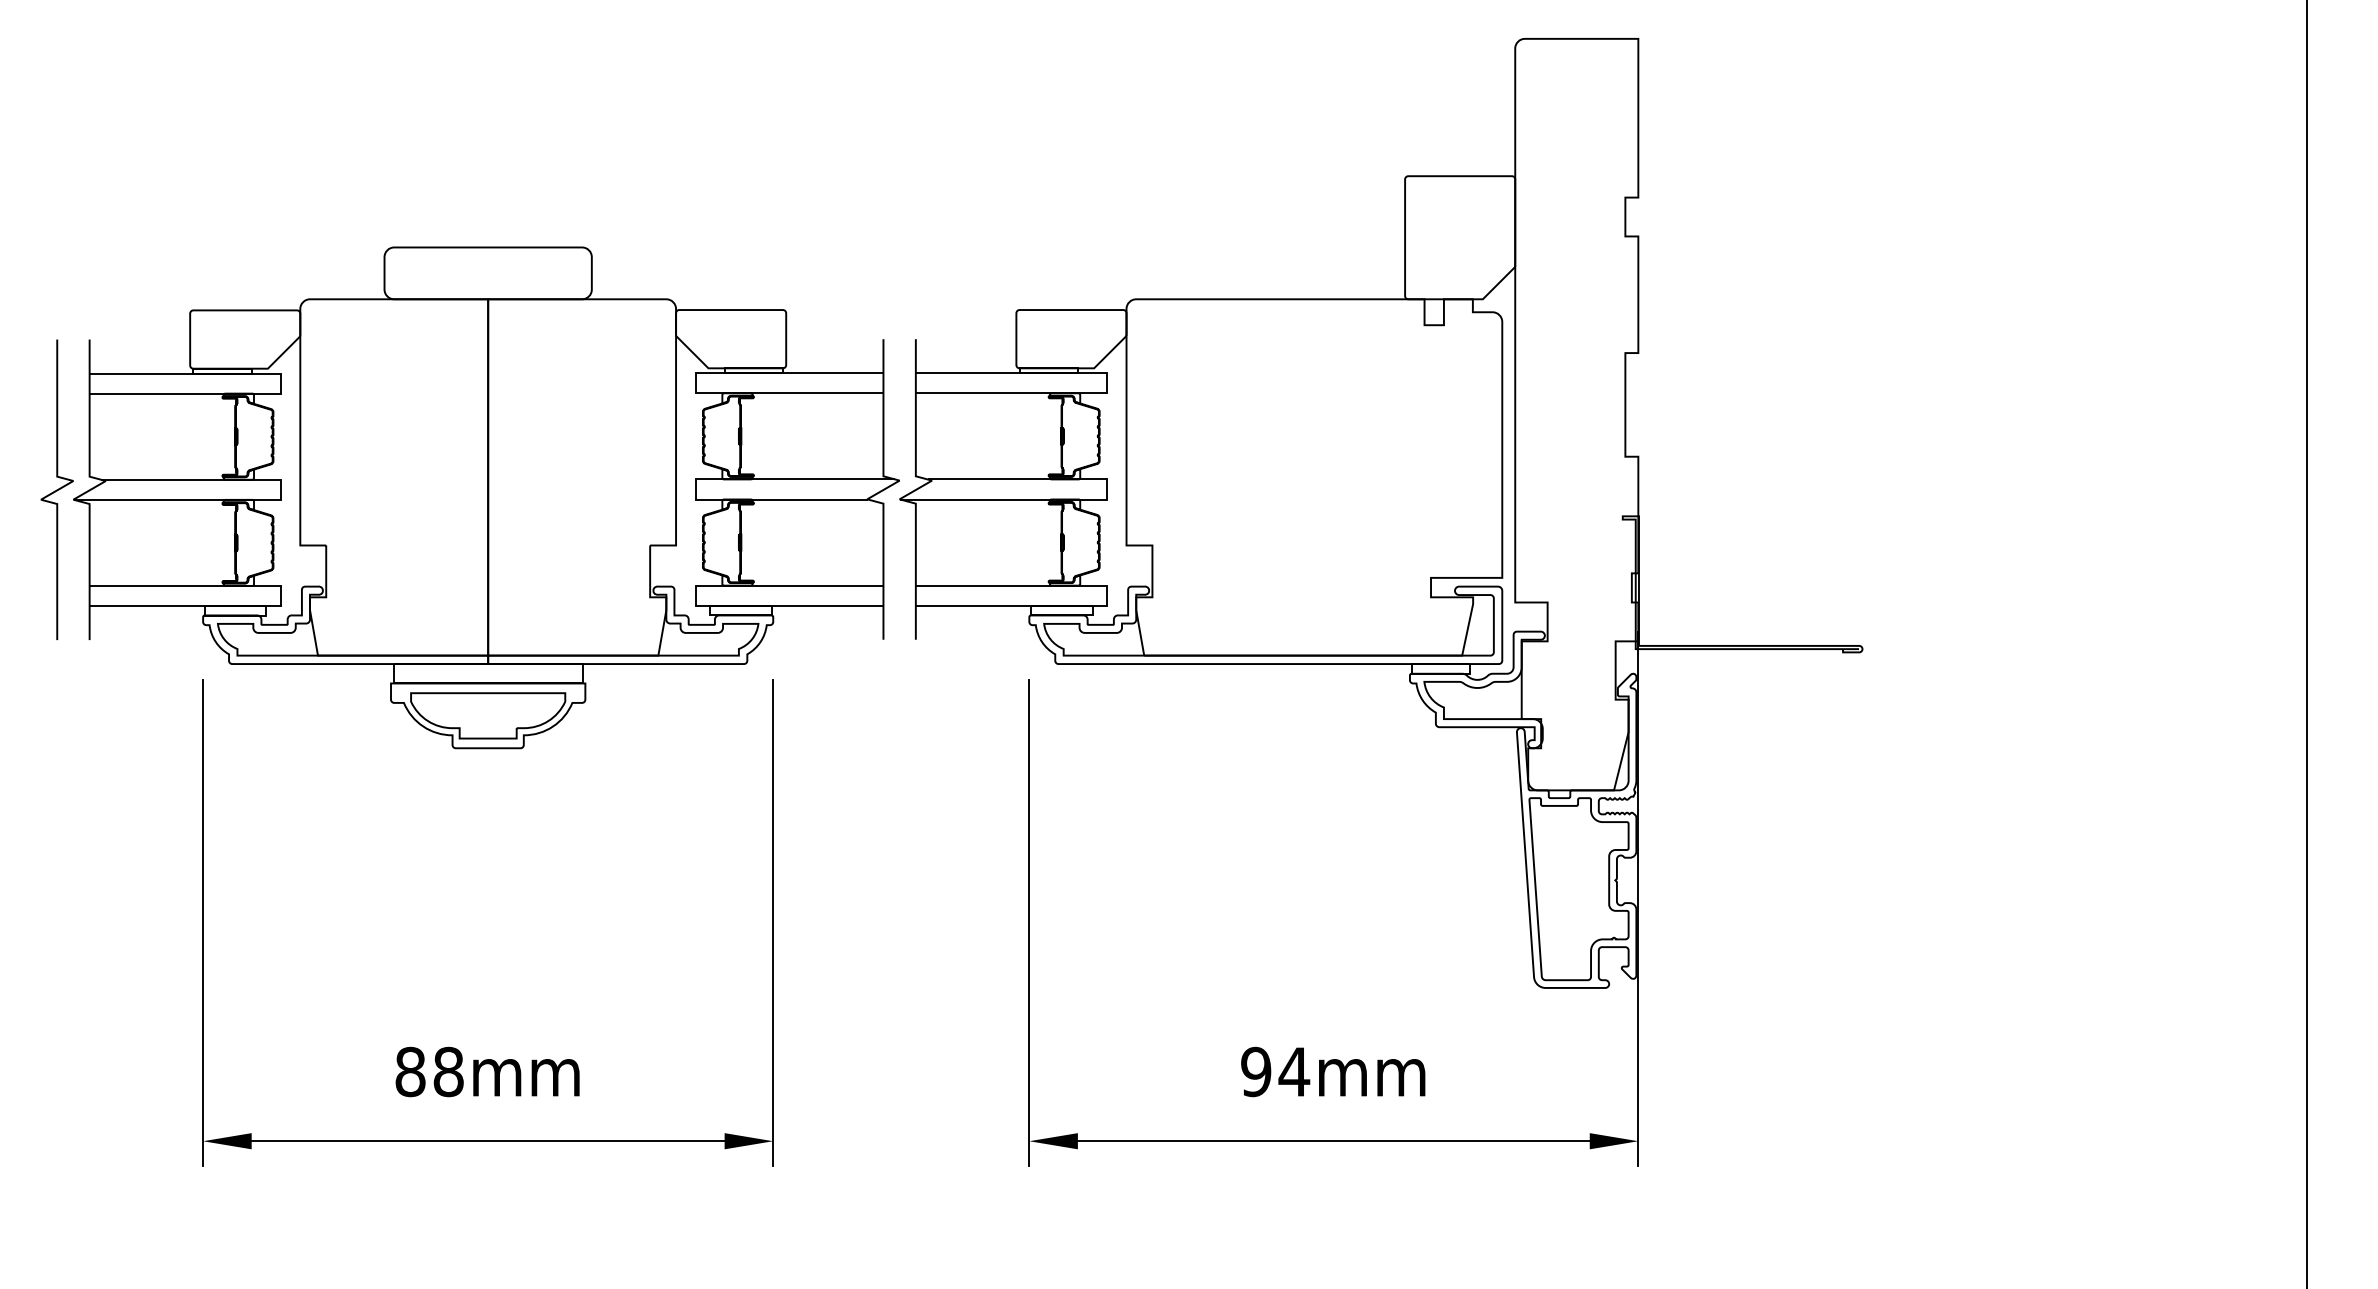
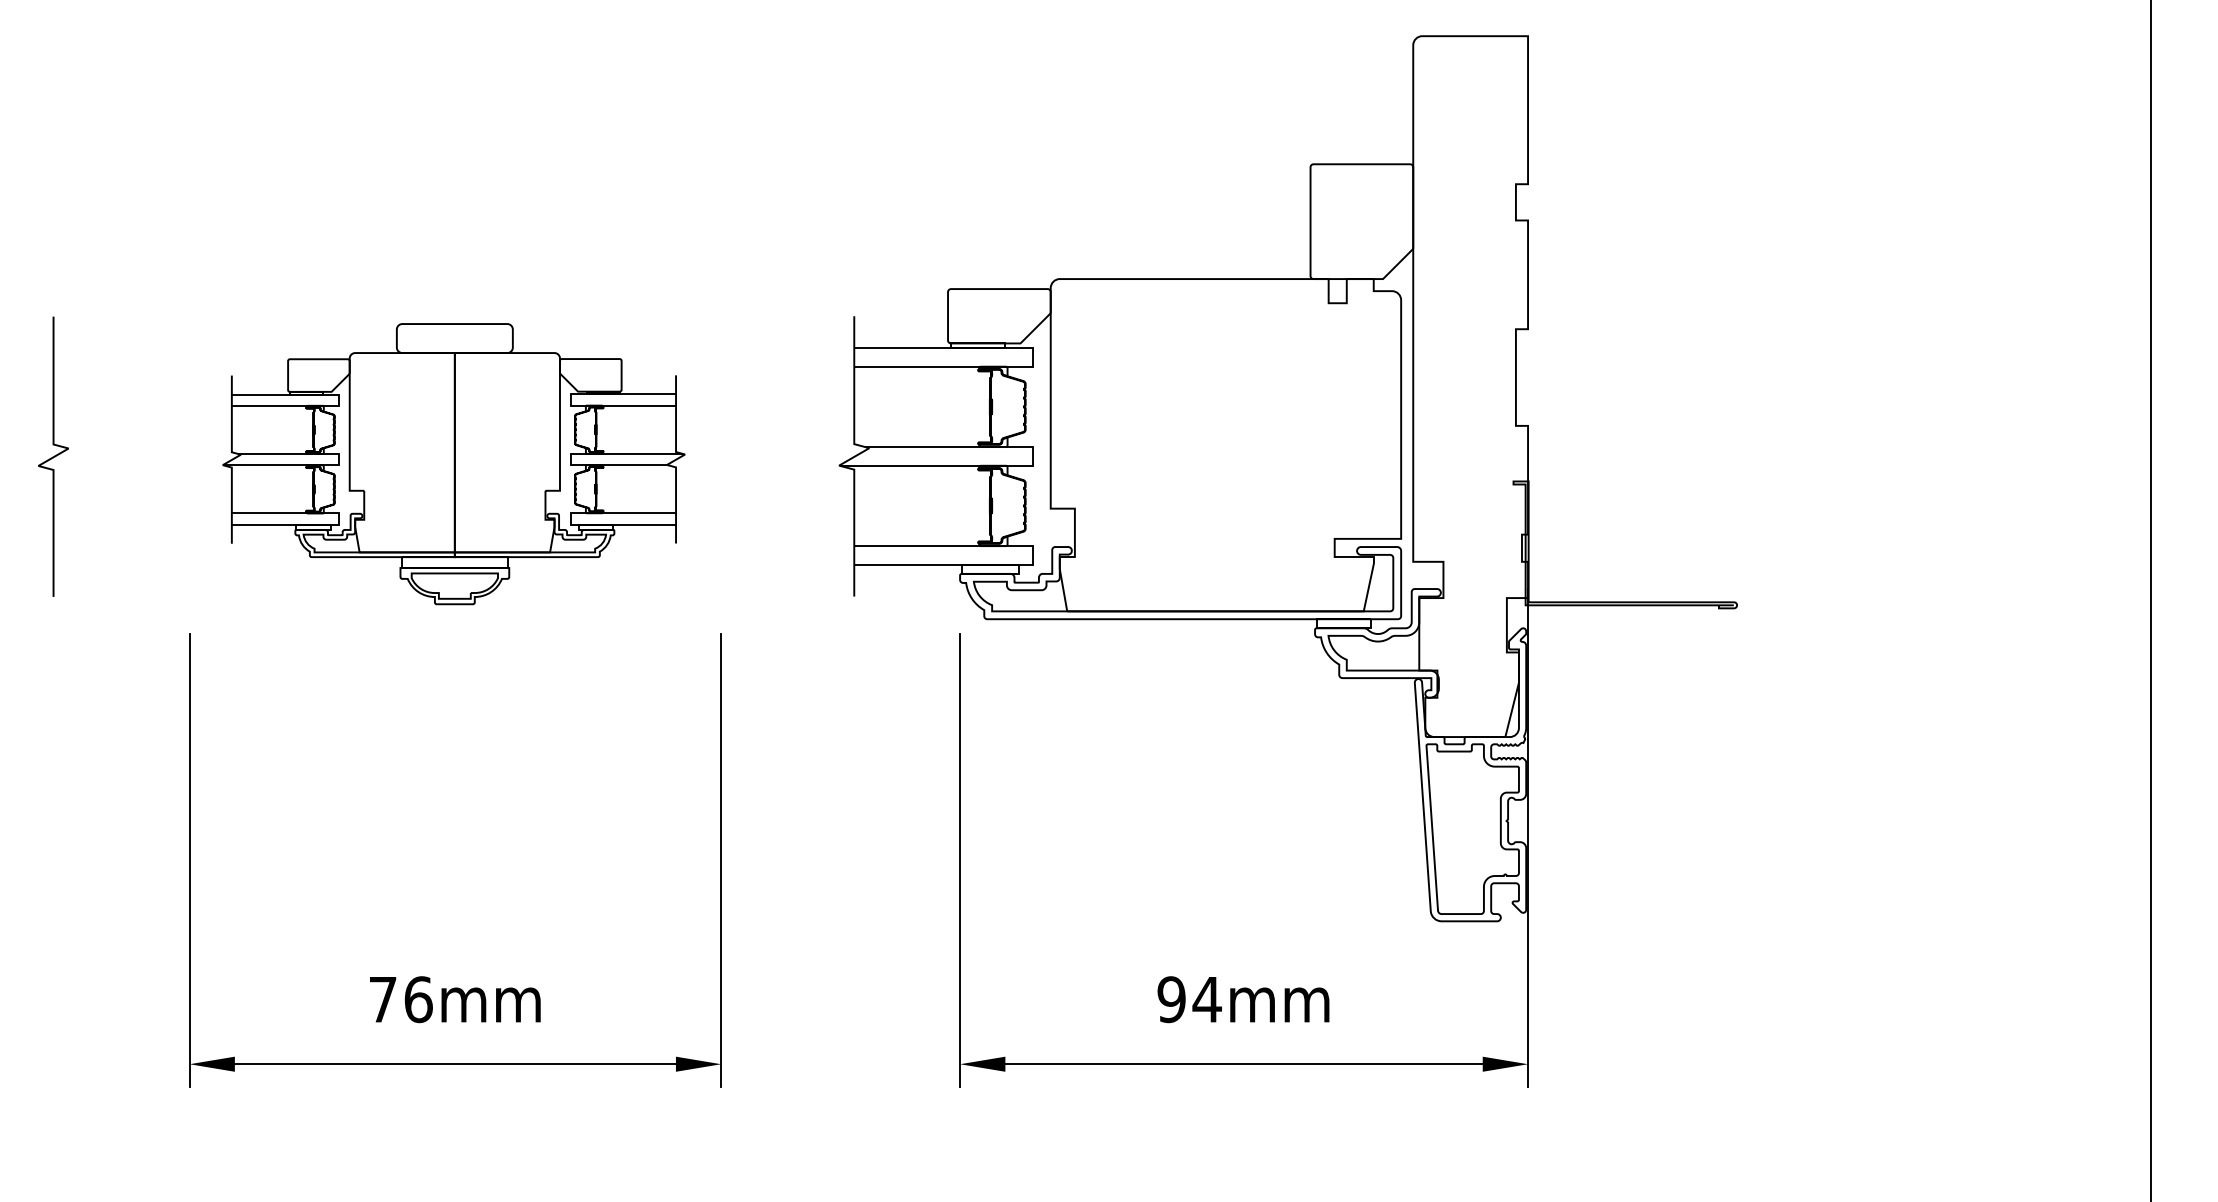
part: (486, 497) -> (453, 463), size x0.6
text: (429, 1071) -> (400, 999), 88mm -> 76mm

